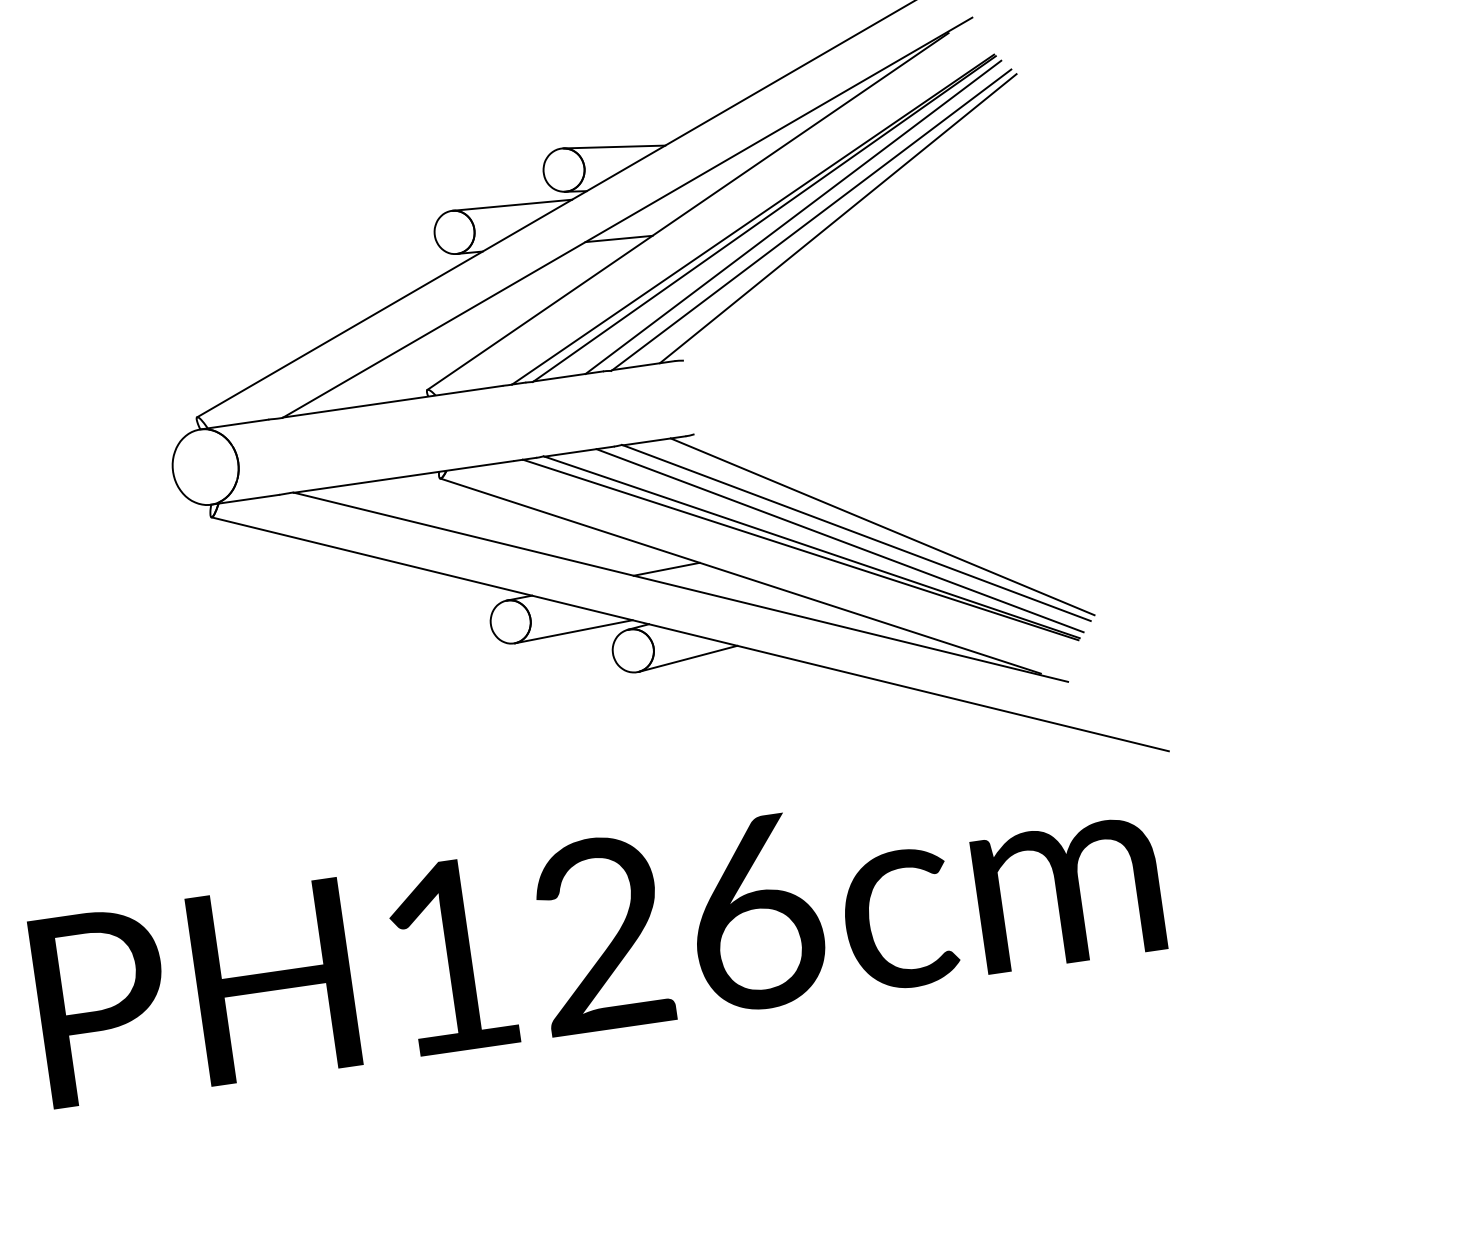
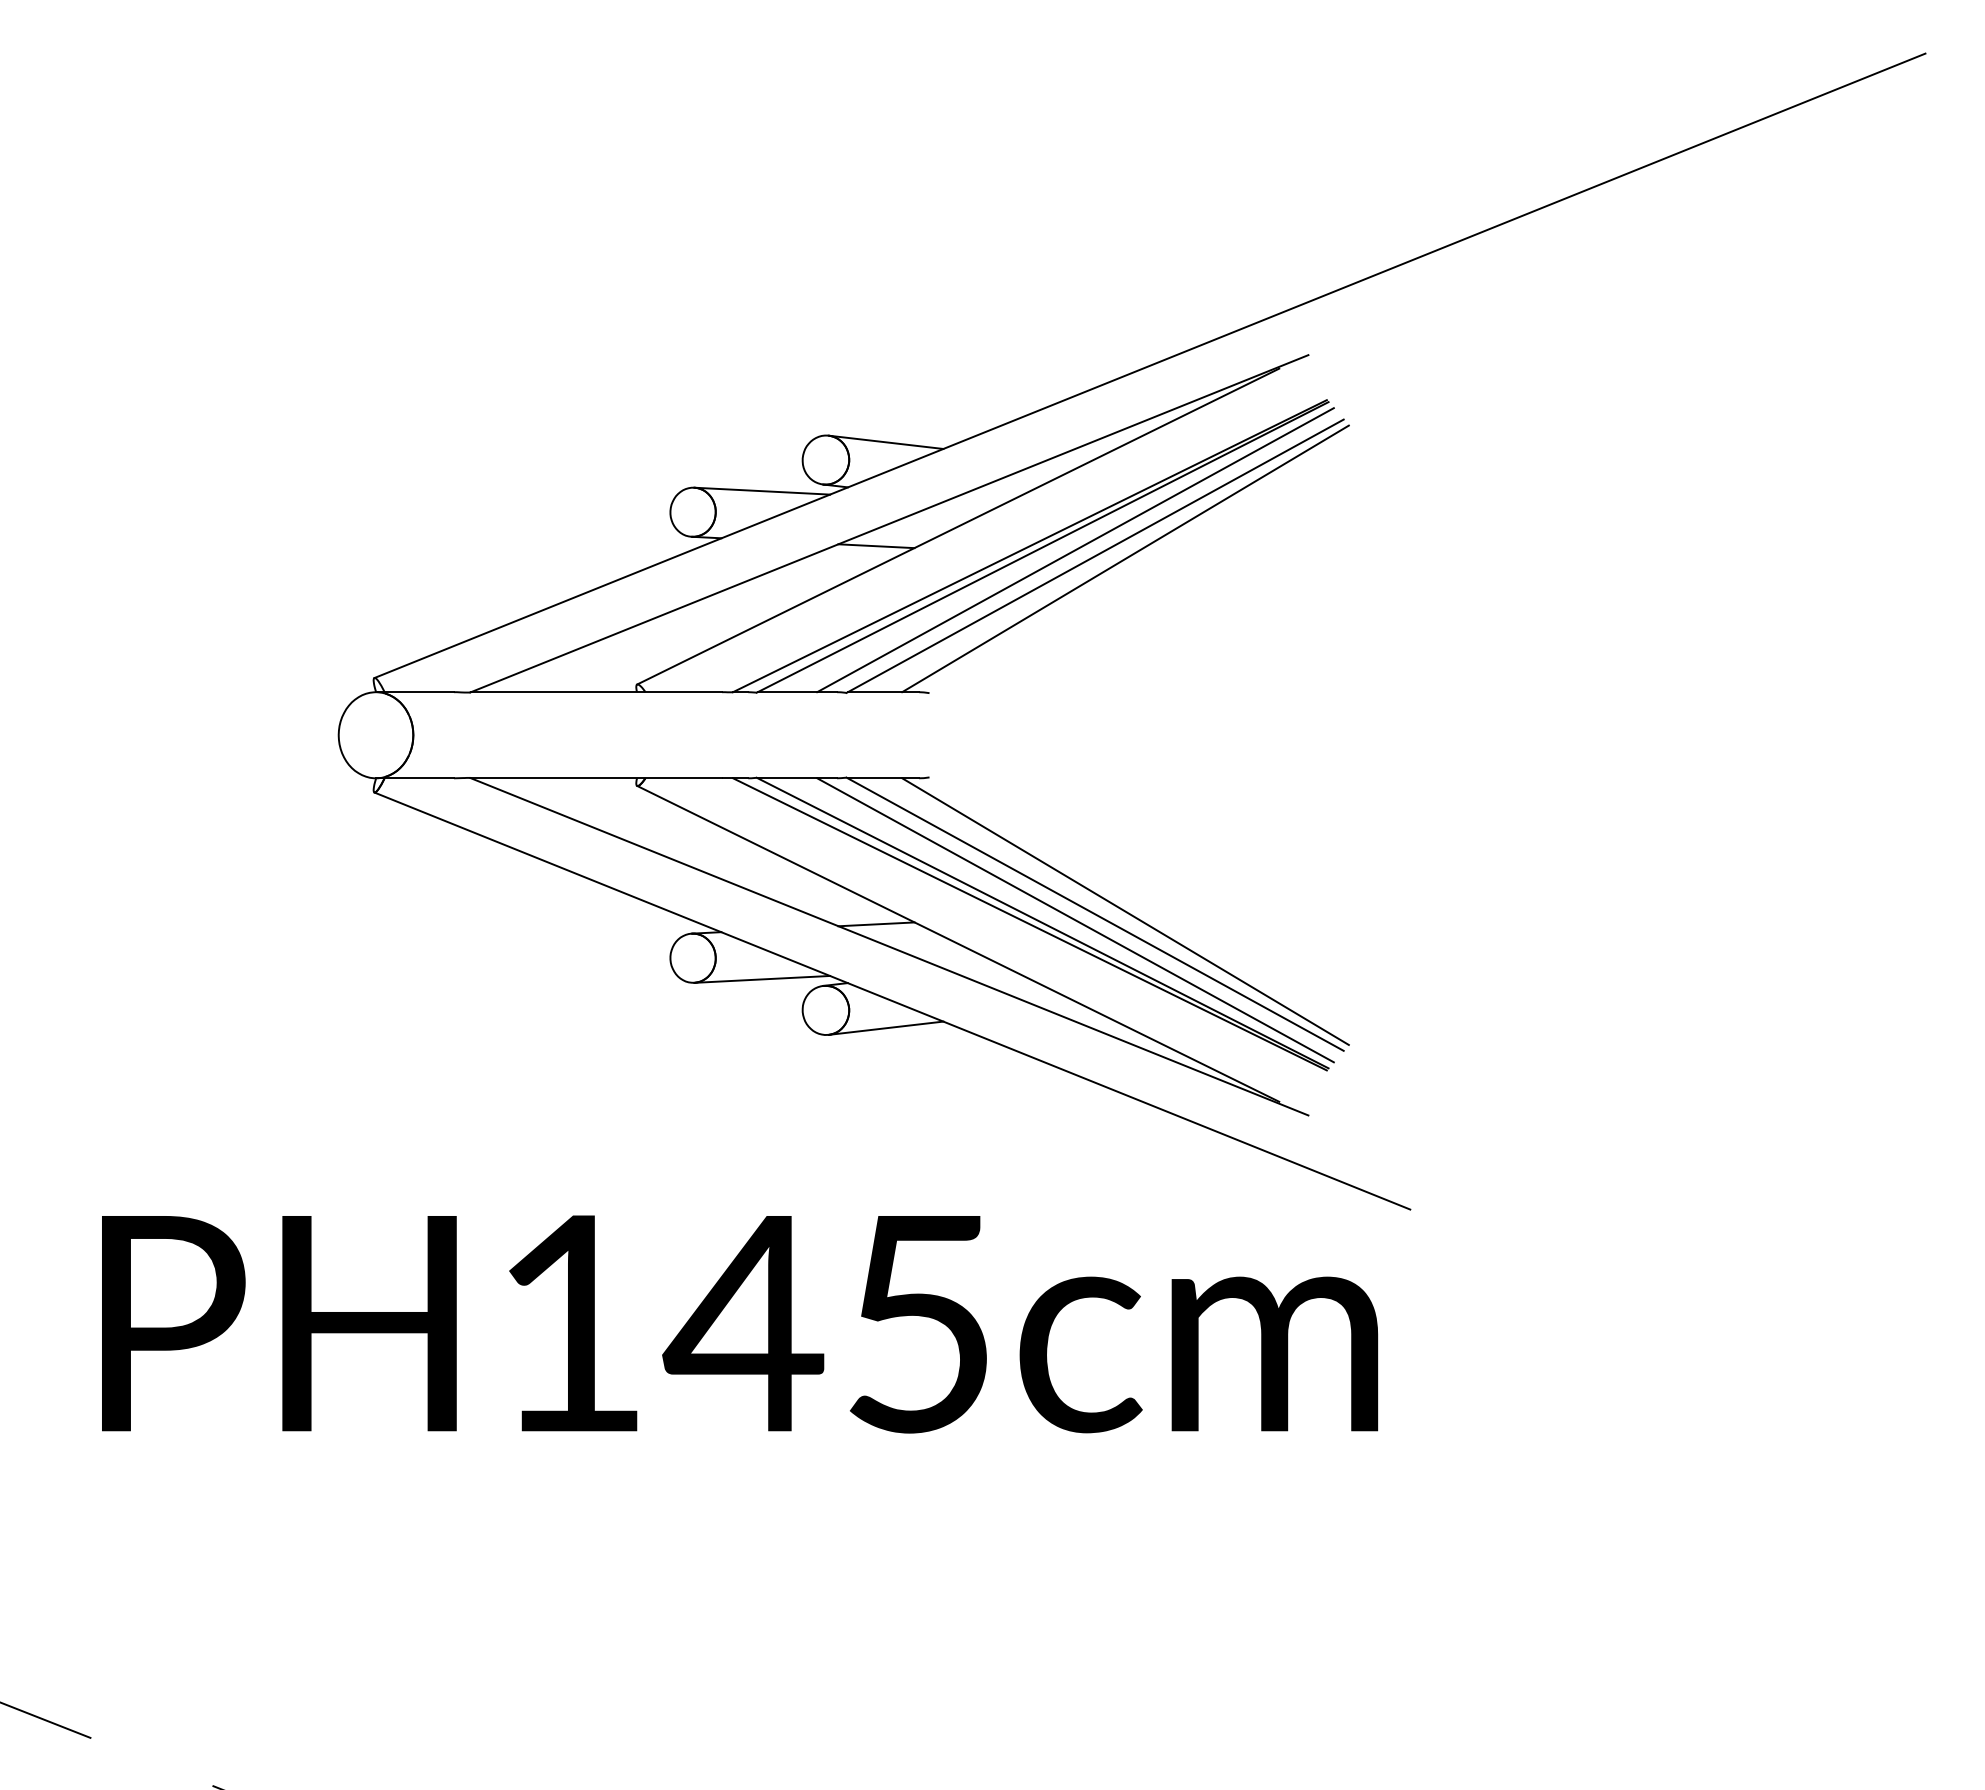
text: (674, 924) -> (827, 1323), PH126cm -> PH145cm

